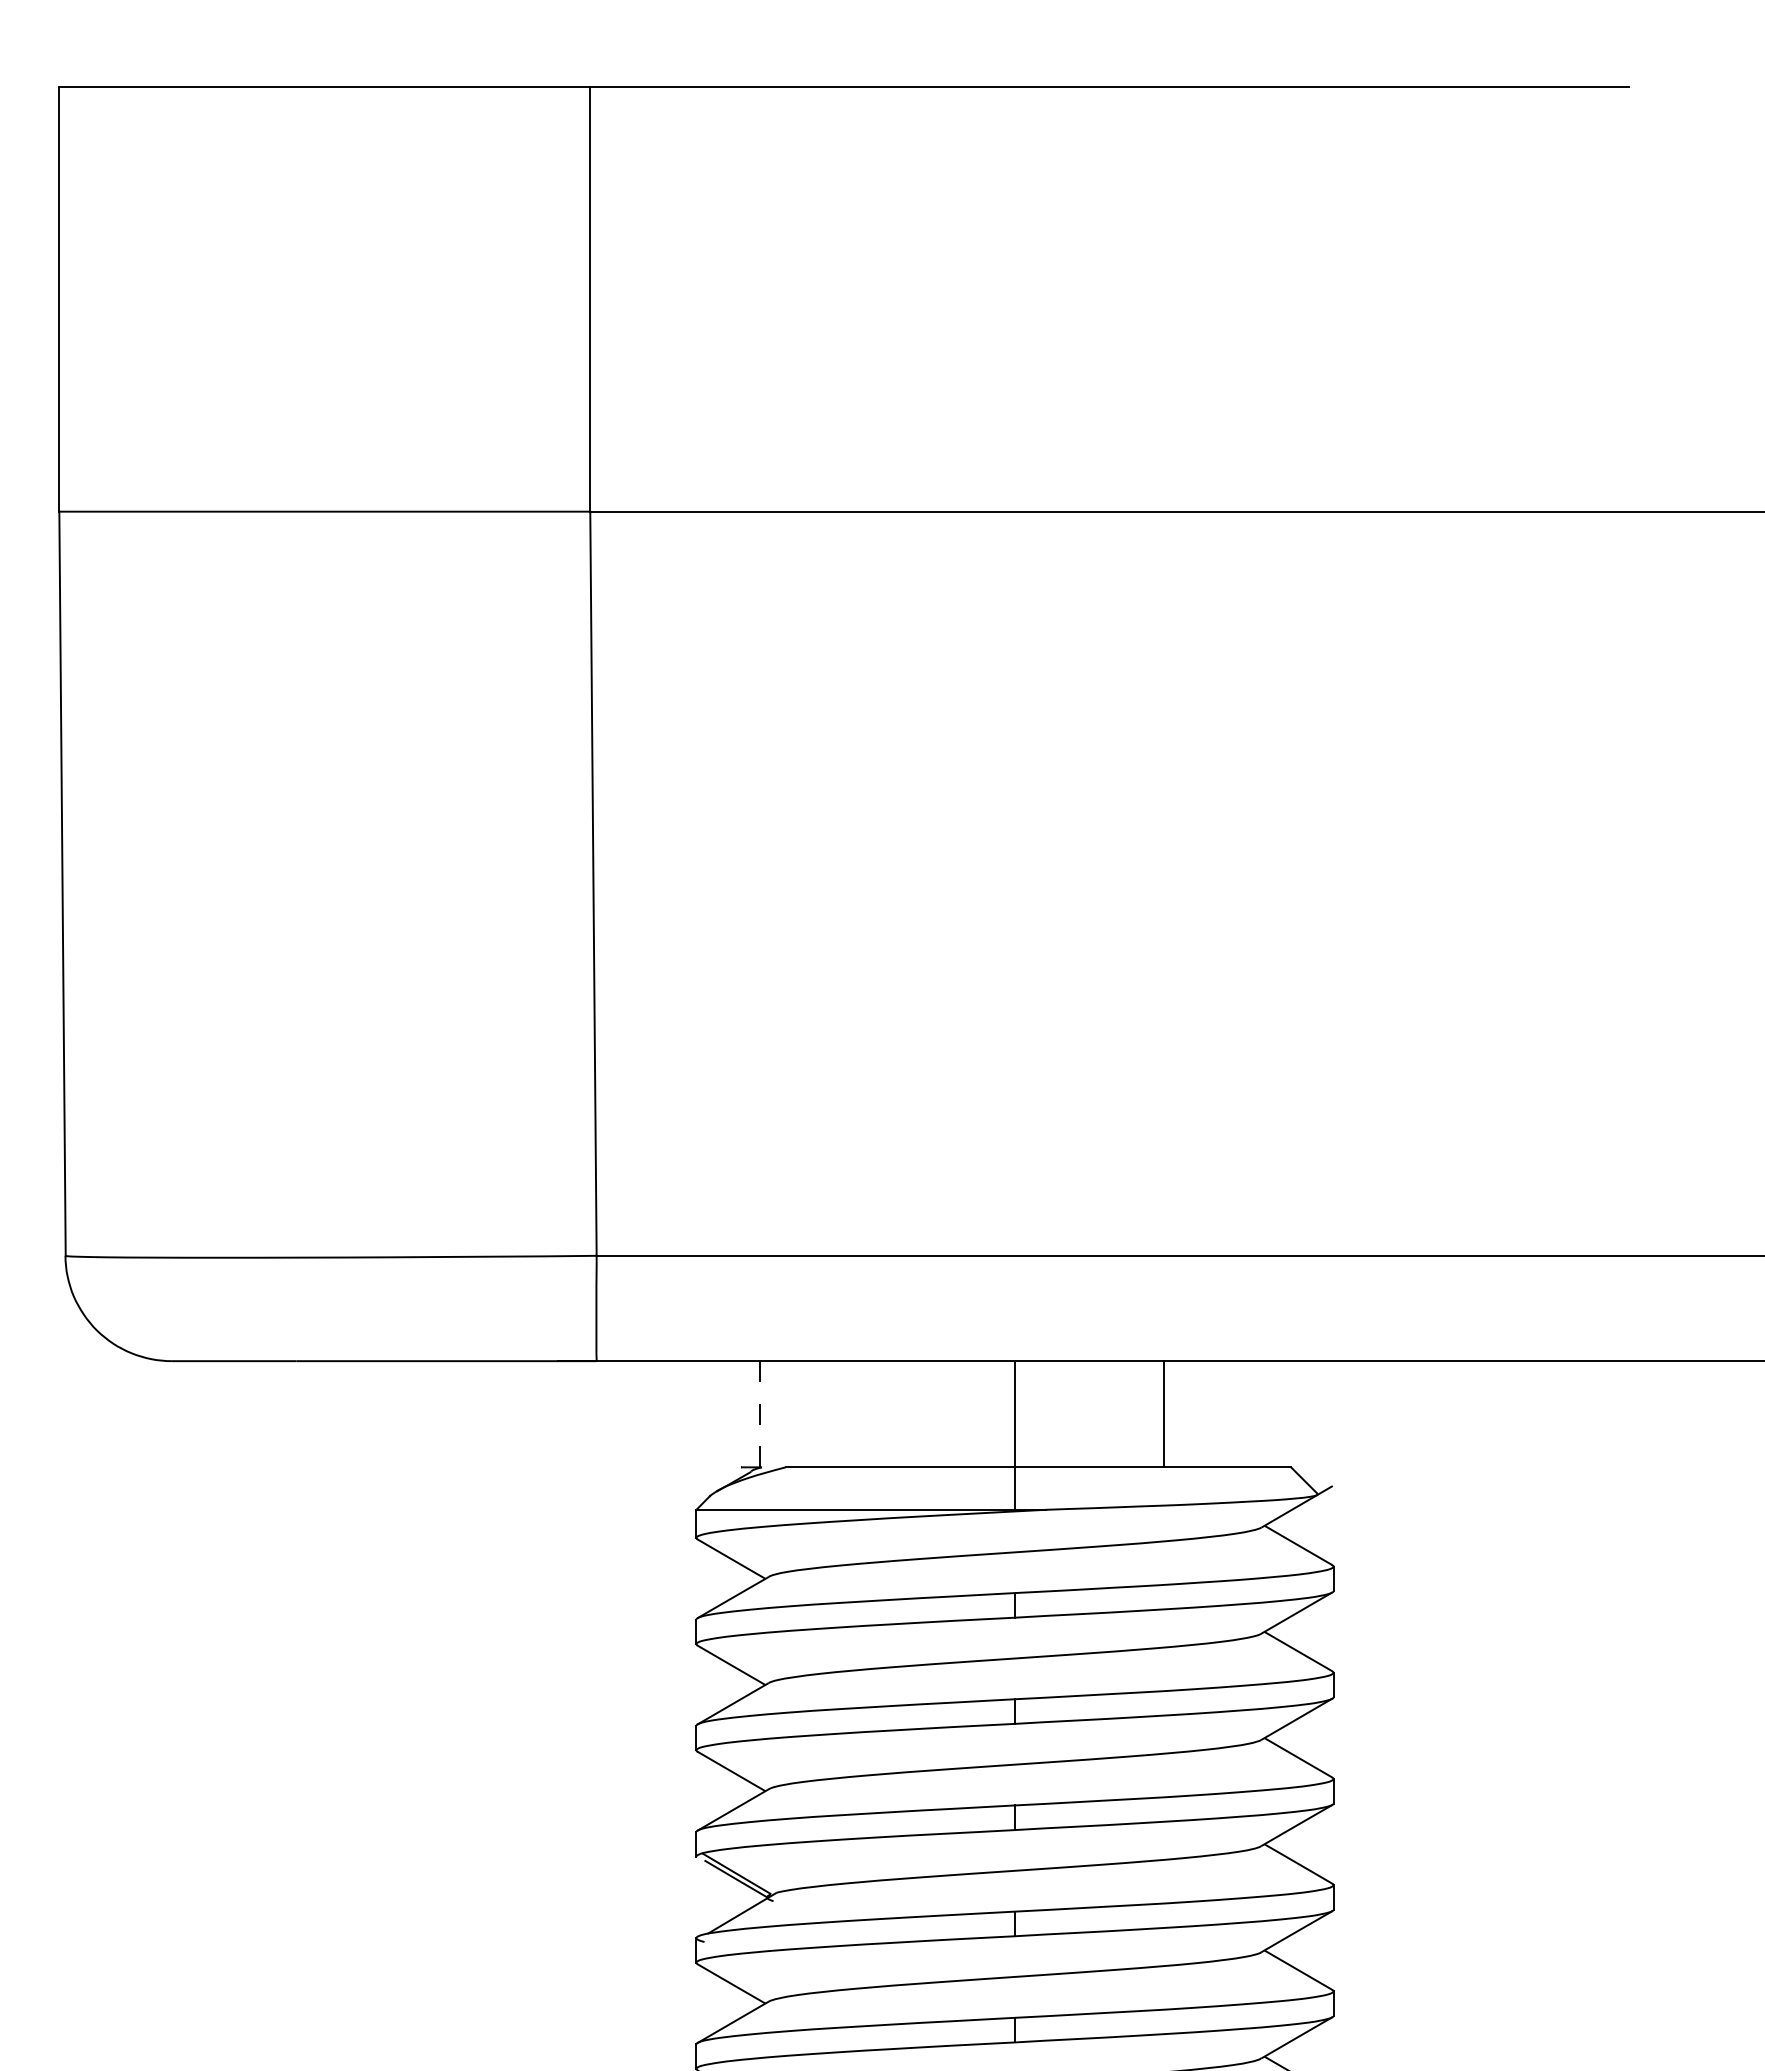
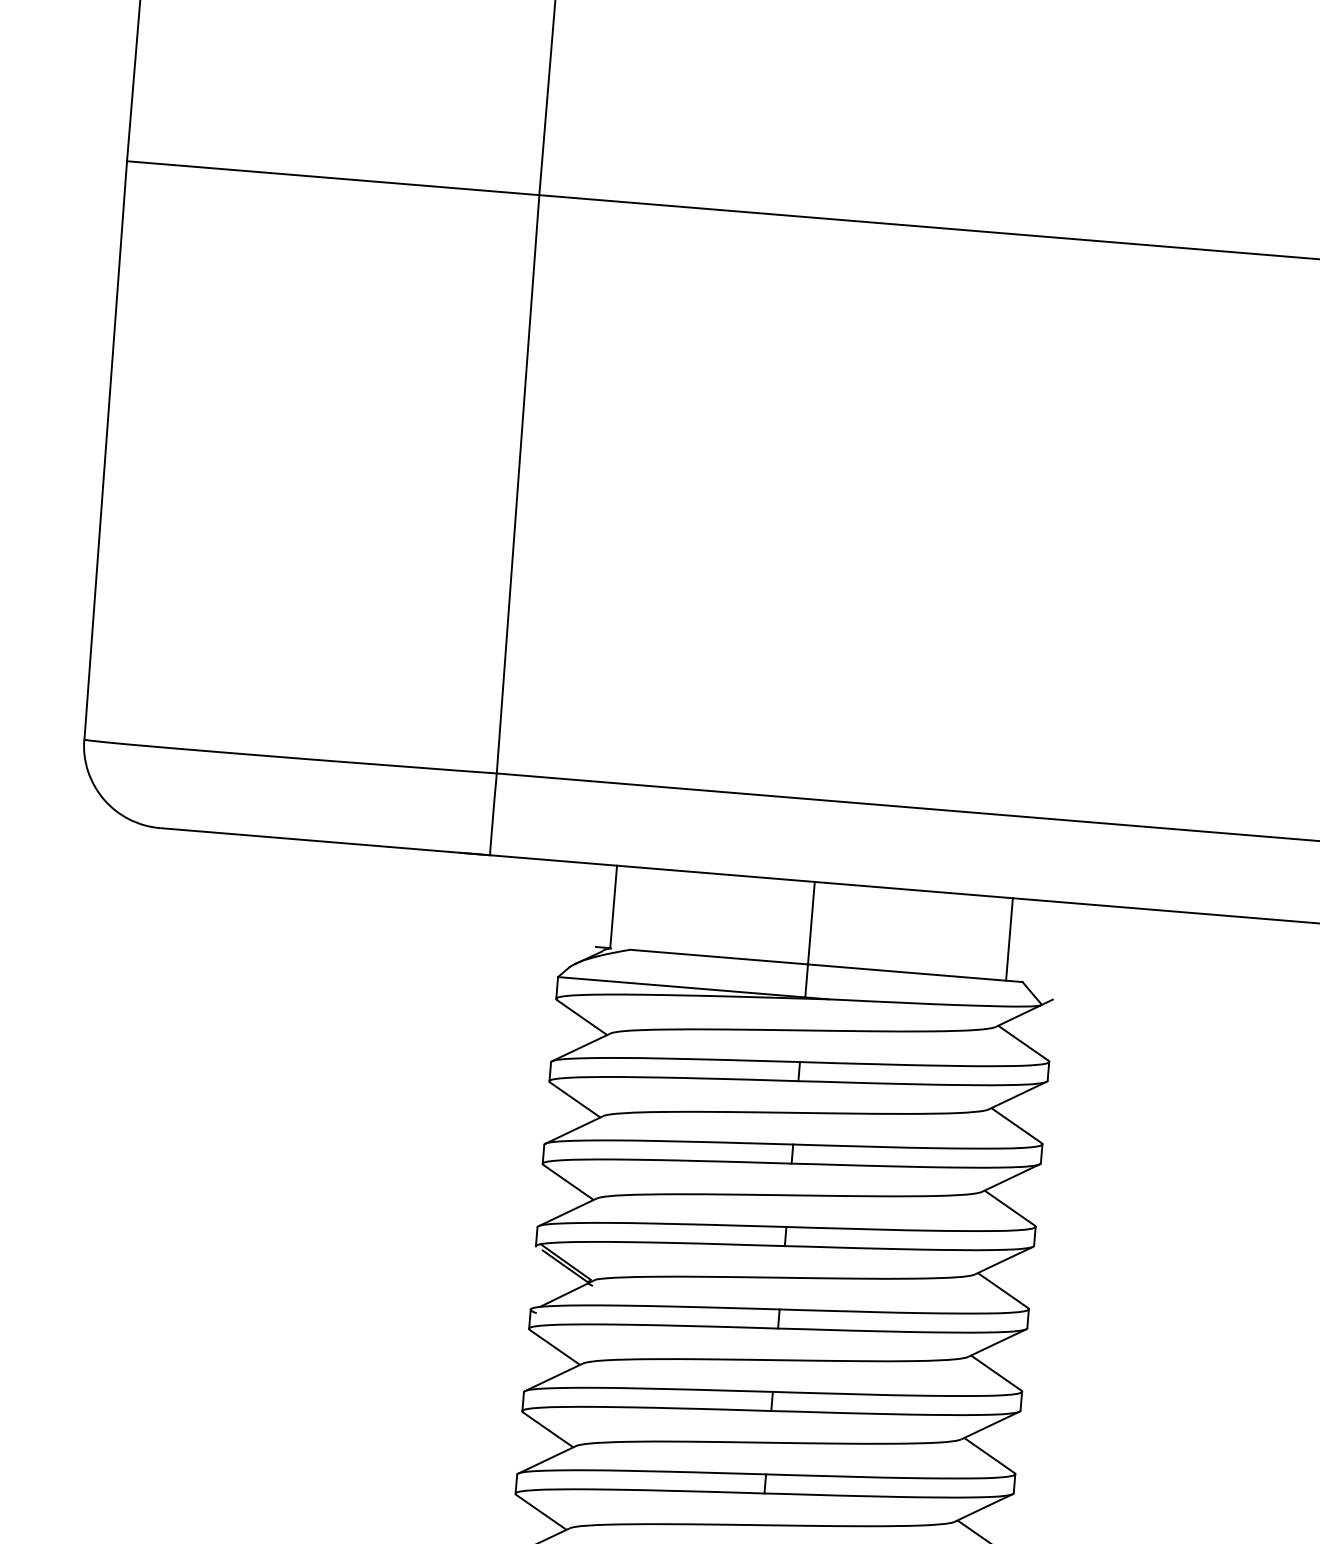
line: (760, 1414) -> (613, 907), dashed -> solid
line: (1163, 1414) -> (1009, 939), moved

